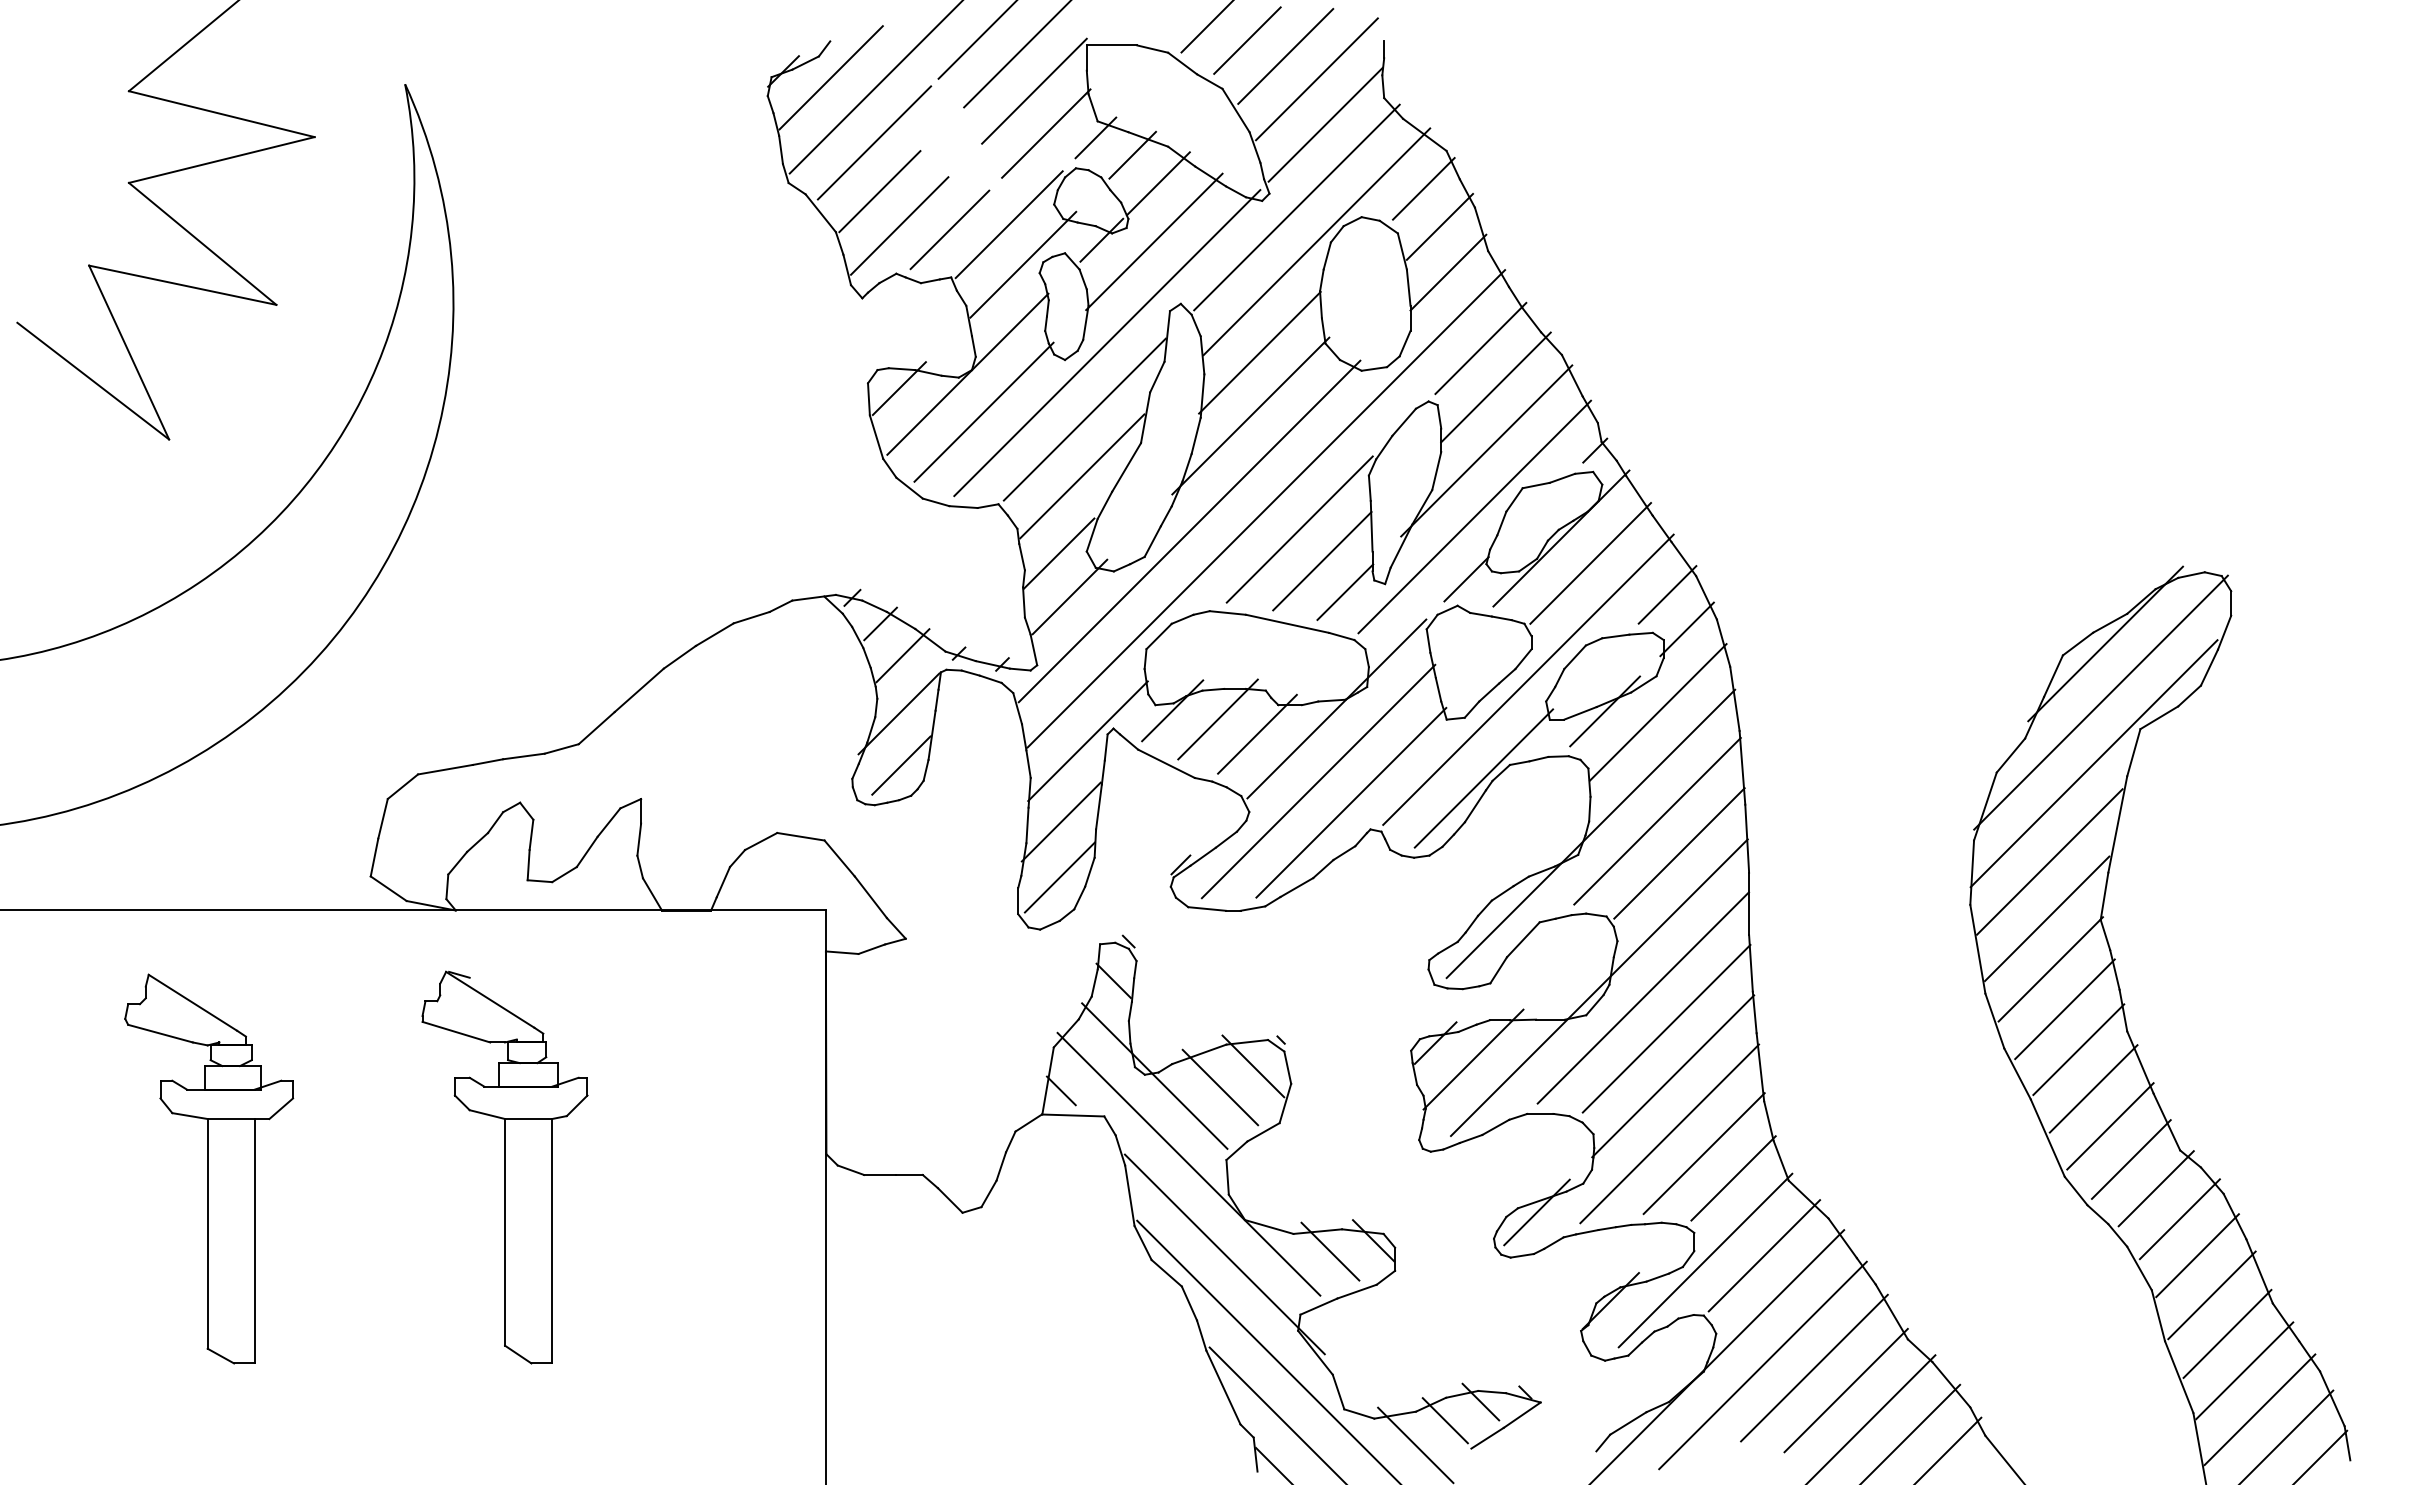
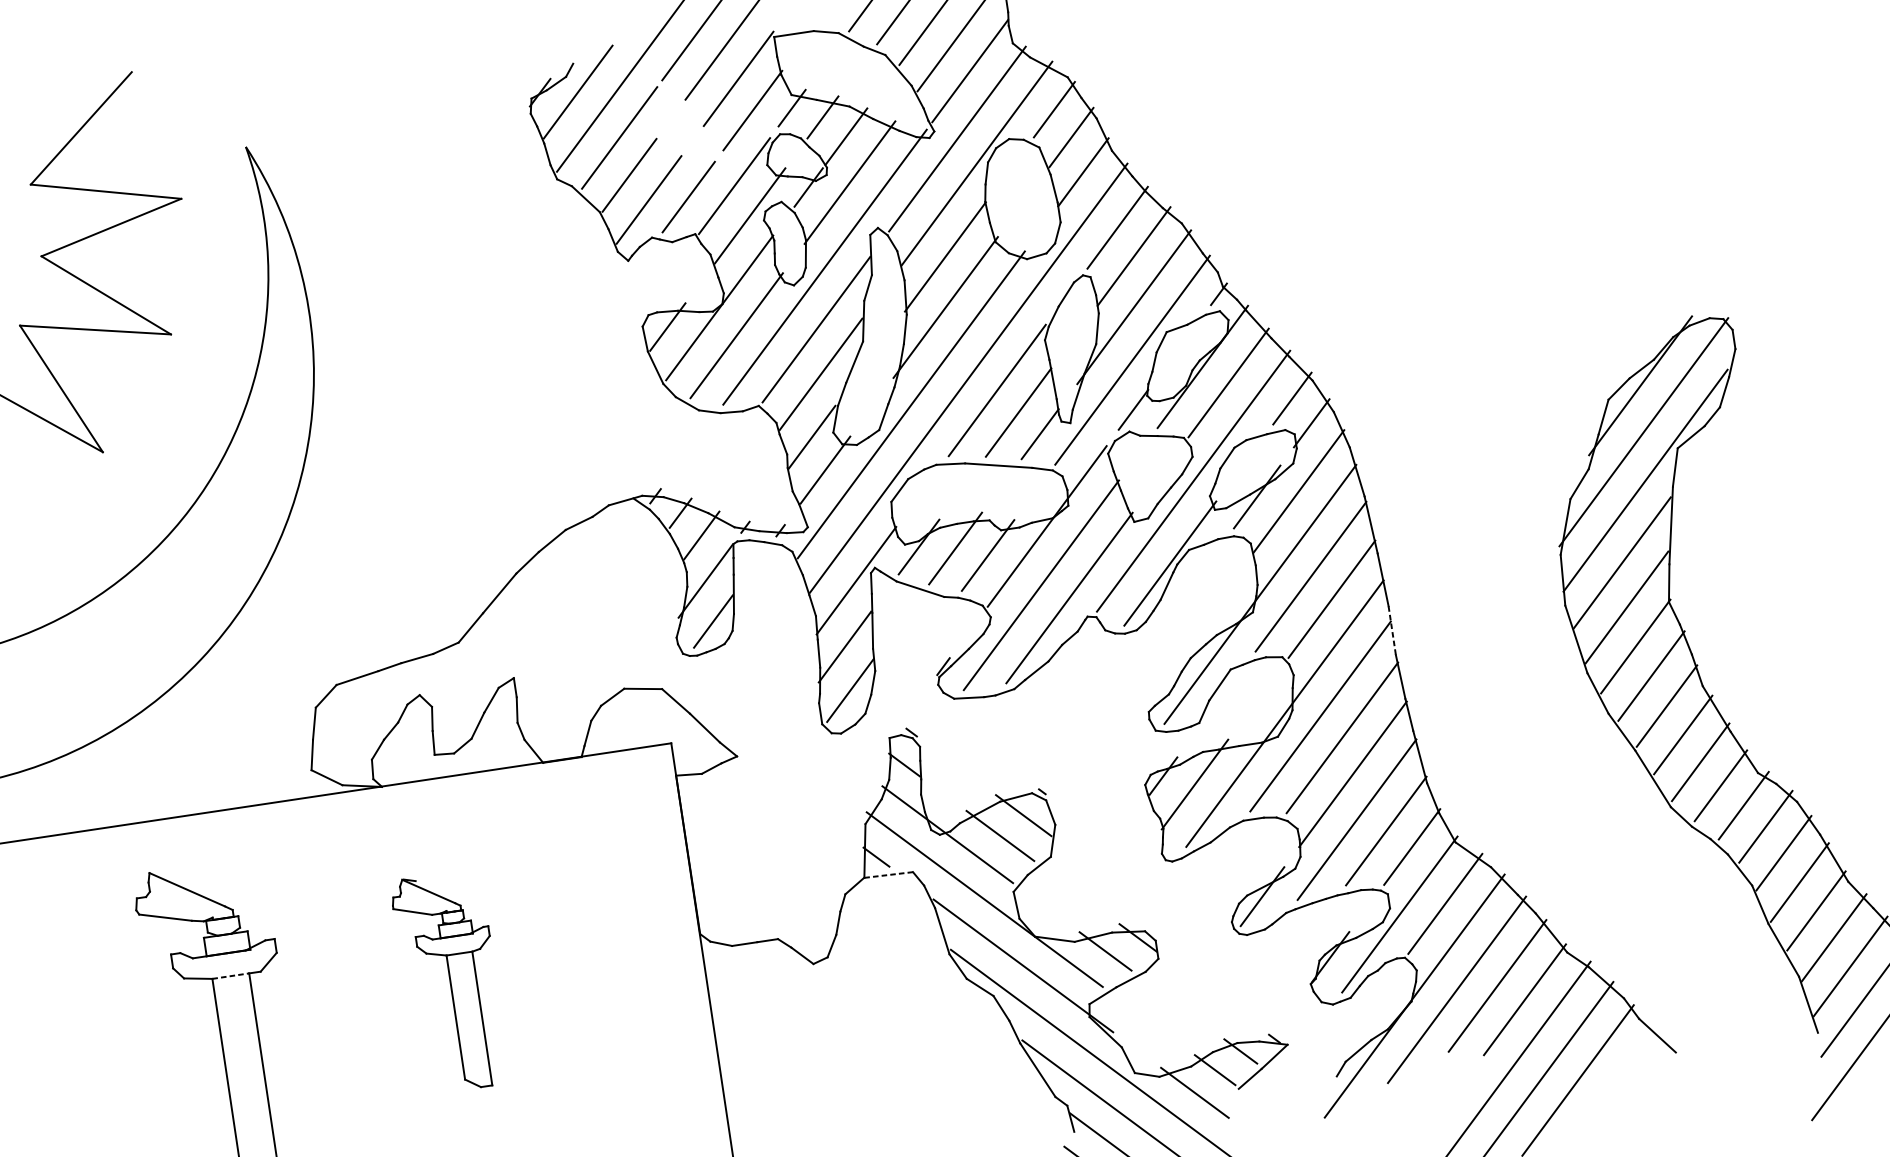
line: (1749, 904) -> (1392, 631), solid -> dashed
line: (1072, 1115) -> (888, 875), solid -> dashed
line: (231, 1119) -> (231, 976), solid -> dashed
part: (504, 1167) -> (450, 982), size x0.7

